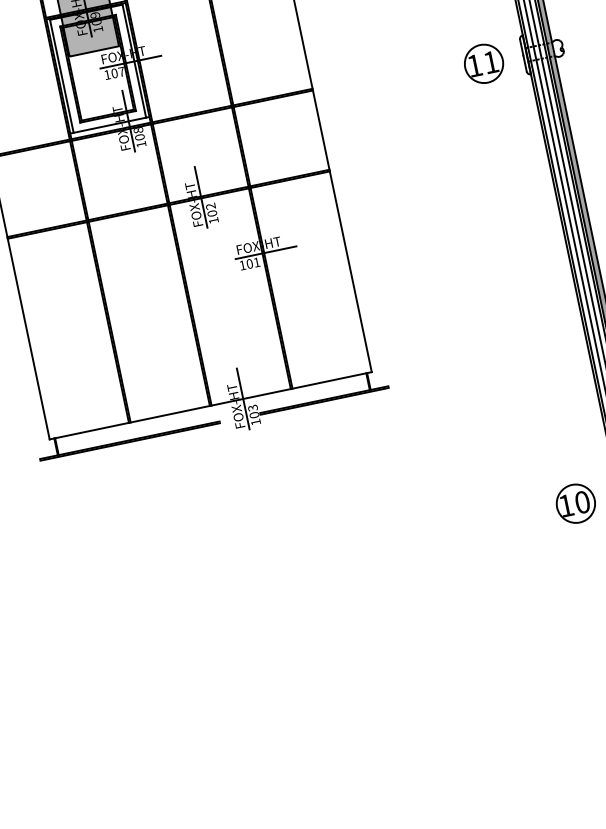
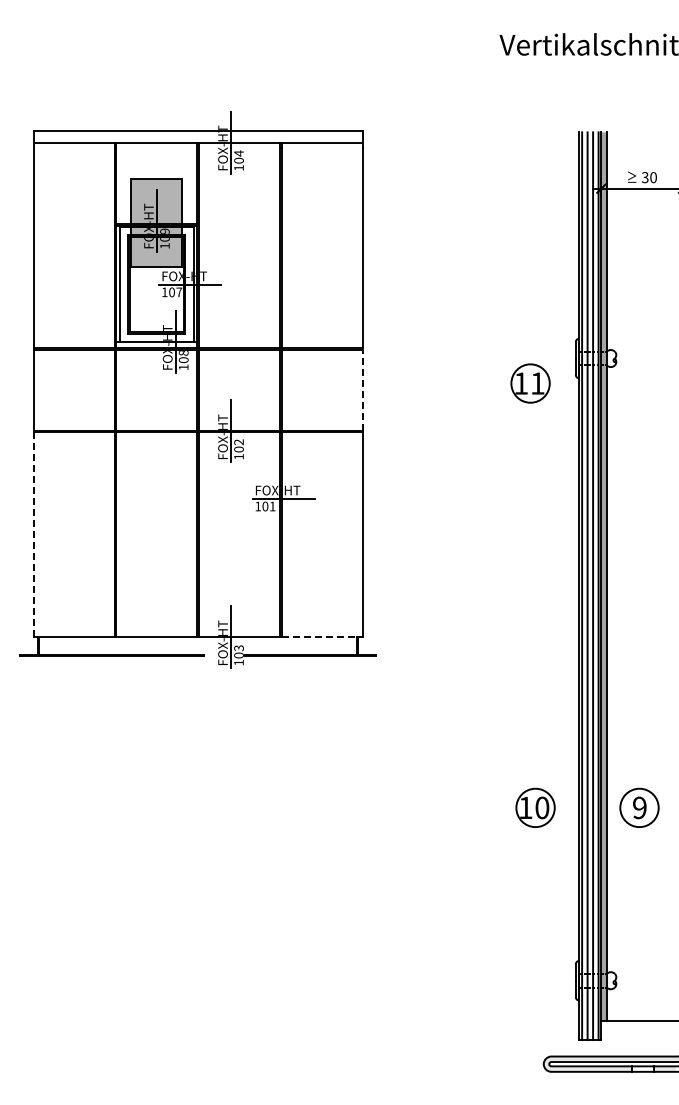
part: (483, 63) -> (530, 383), moved
line: (320, 129) -> (362, 389), solid -> dashed
line: (28, 338) -> (33, 534), solid -> dashed
line: (332, 380) -> (322, 637), solid -> dashed

